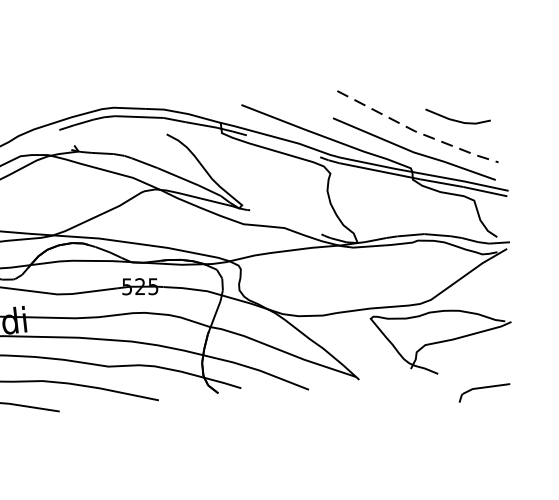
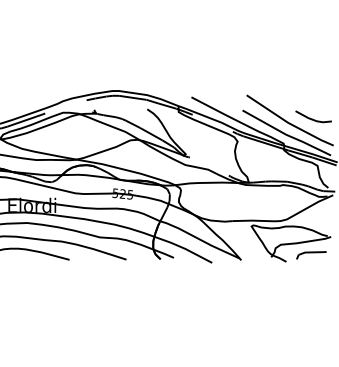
line: (417, 132) -> (289, 123), dashed -> solid
part: (484, 392) -> (311, 255), moved

